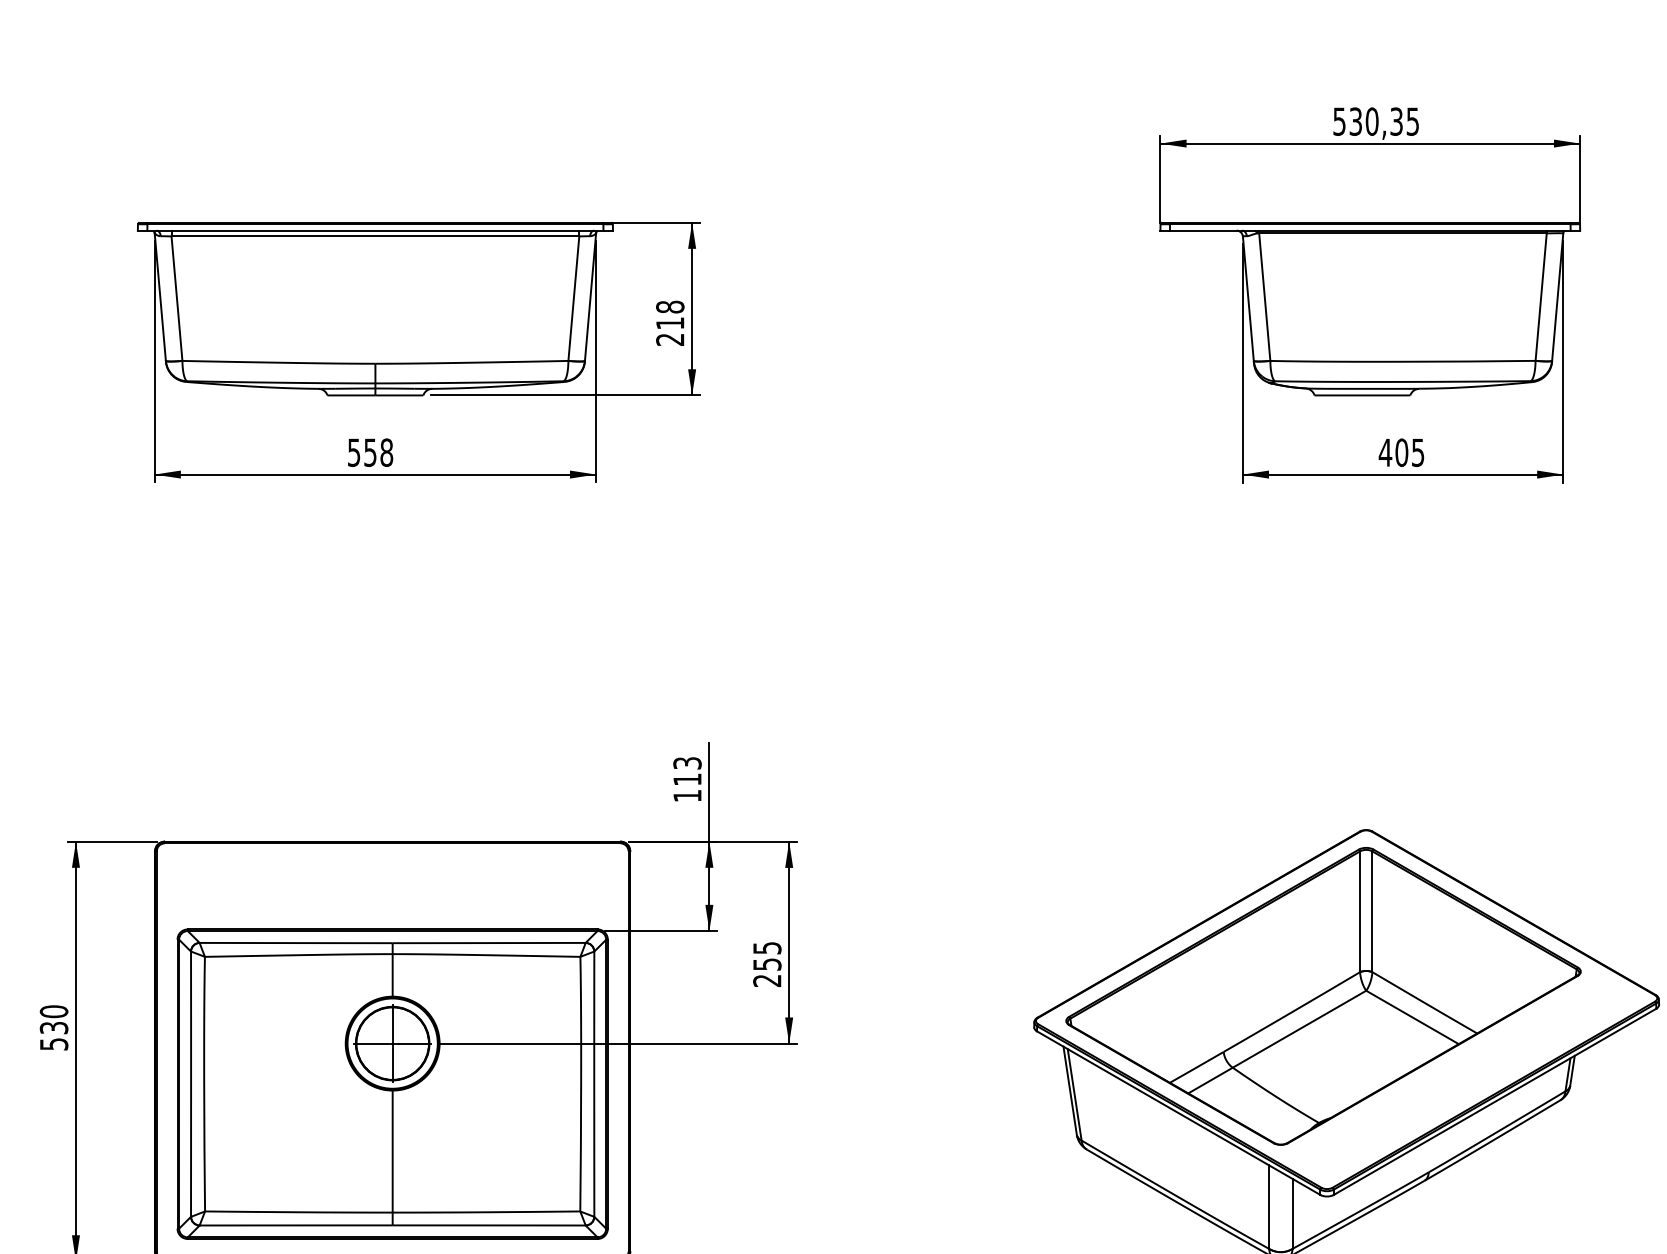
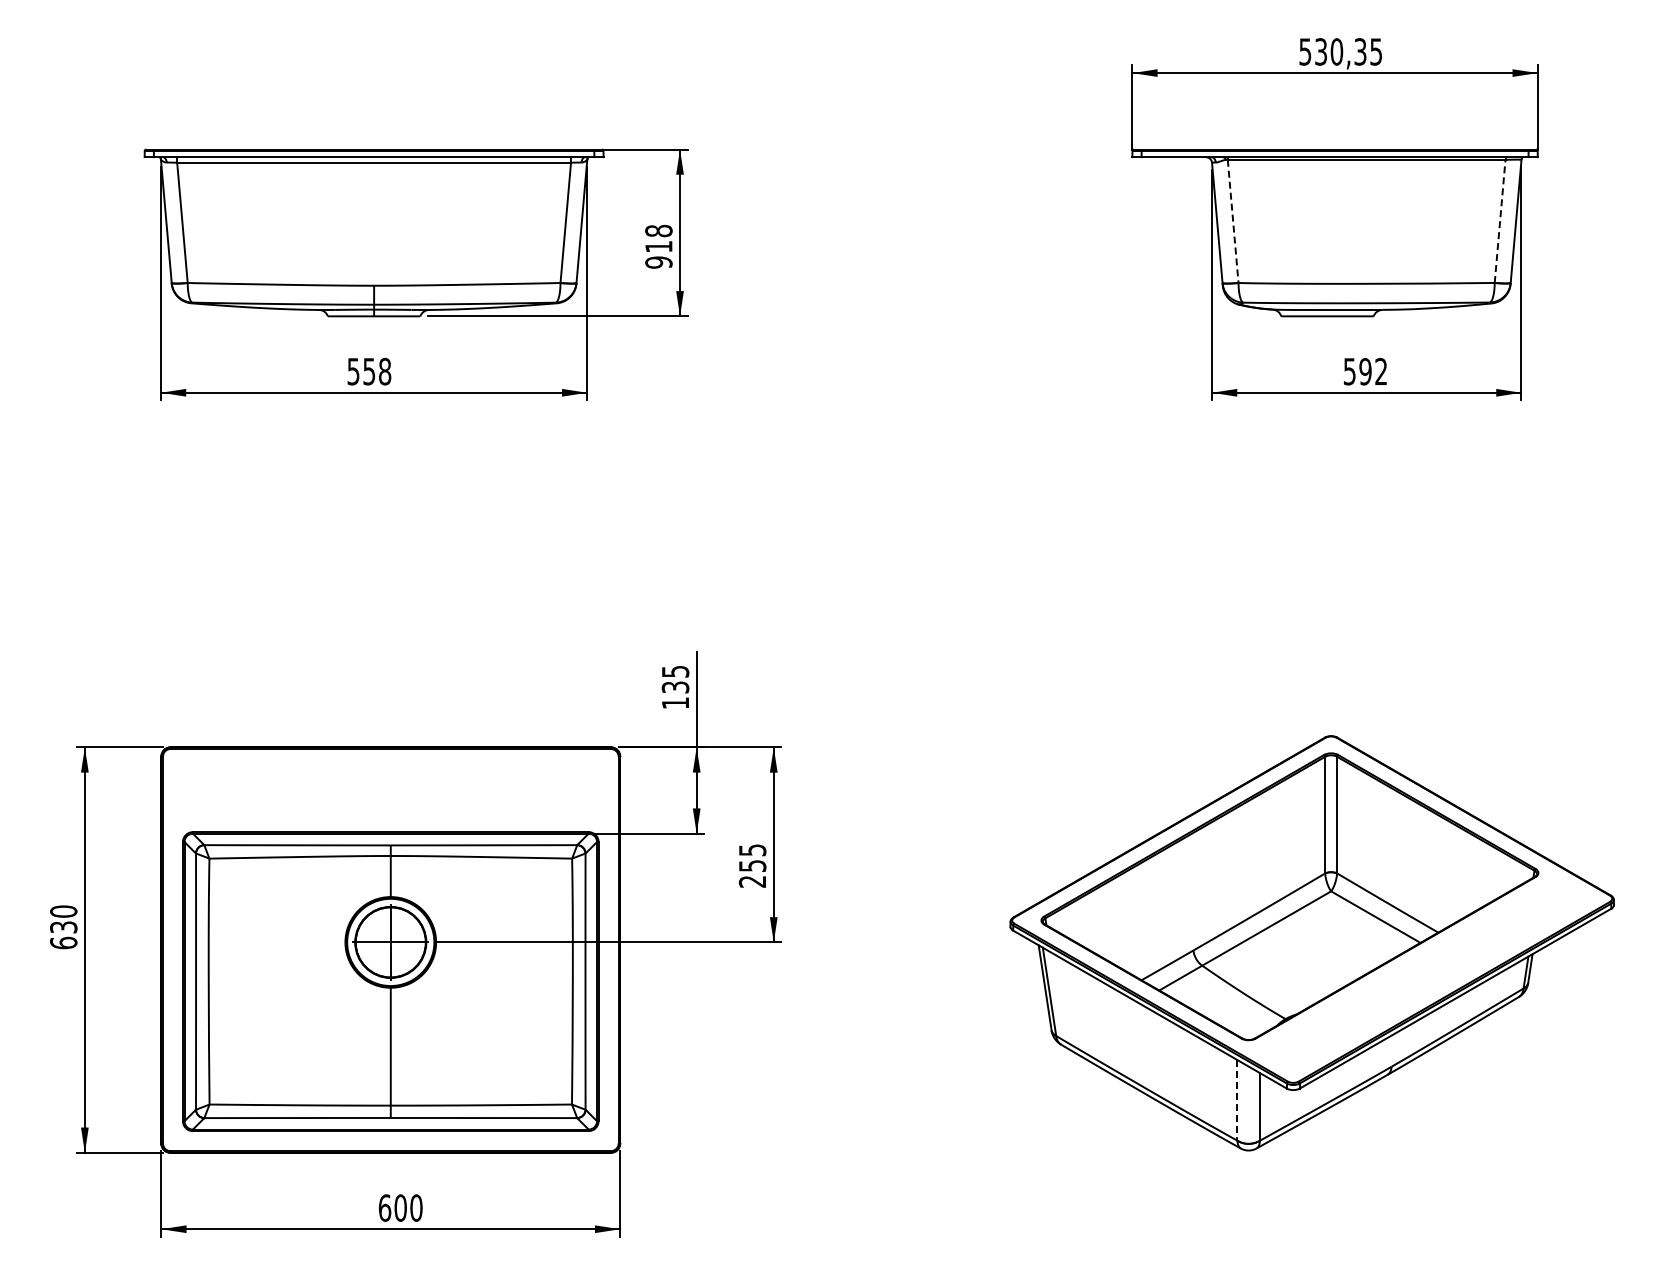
line: (1265, 297) -> (1233, 221), solid -> dashed
line: (1541, 297) -> (1500, 221), solid -> dashed
text: (669, 339) -> (658, 262), 218 -> 918
text: (1400, 452) -> (1364, 371), 405 -> 592
text: (687, 771) -> (675, 679), 113 -> 135
text: (53, 1043) -> (63, 942), 530 -> 630
line: (1269, 1207) -> (1237, 1100), solid -> dashed

